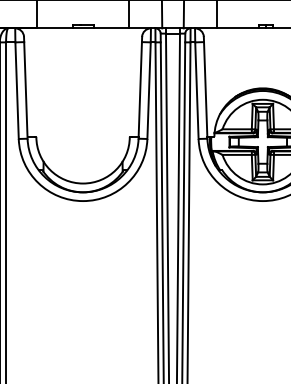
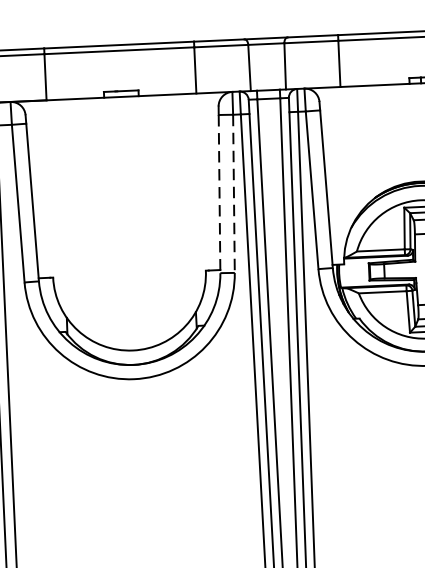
line: (140, 90) -> (219, 194), solid -> dashed
line: (149, 91) -> (234, 195), solid -> dashed

